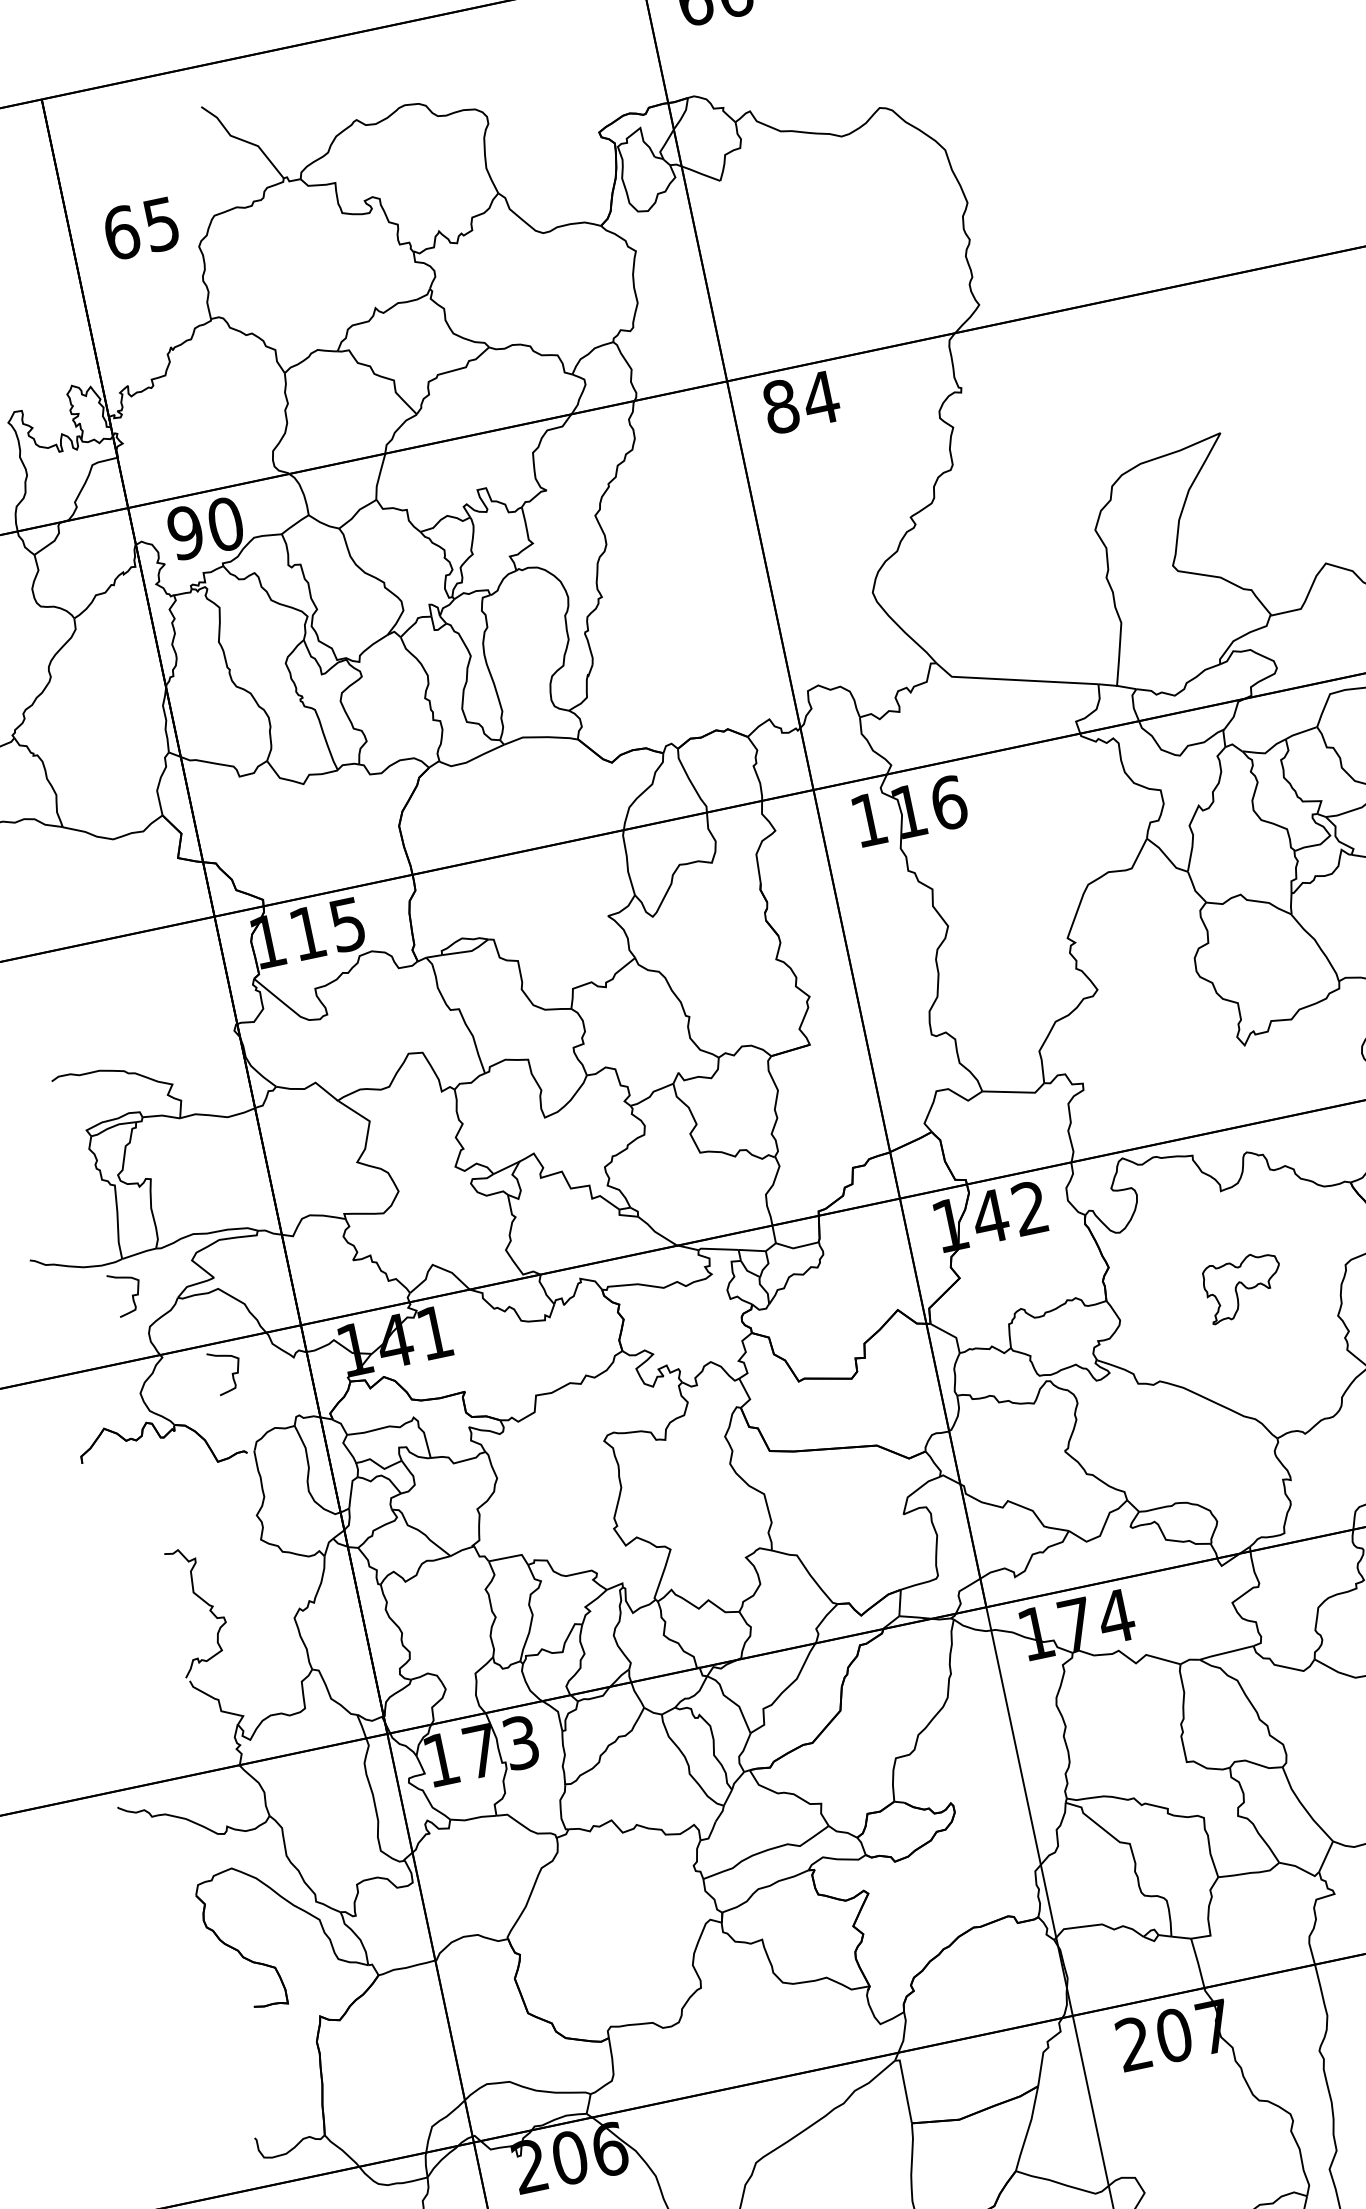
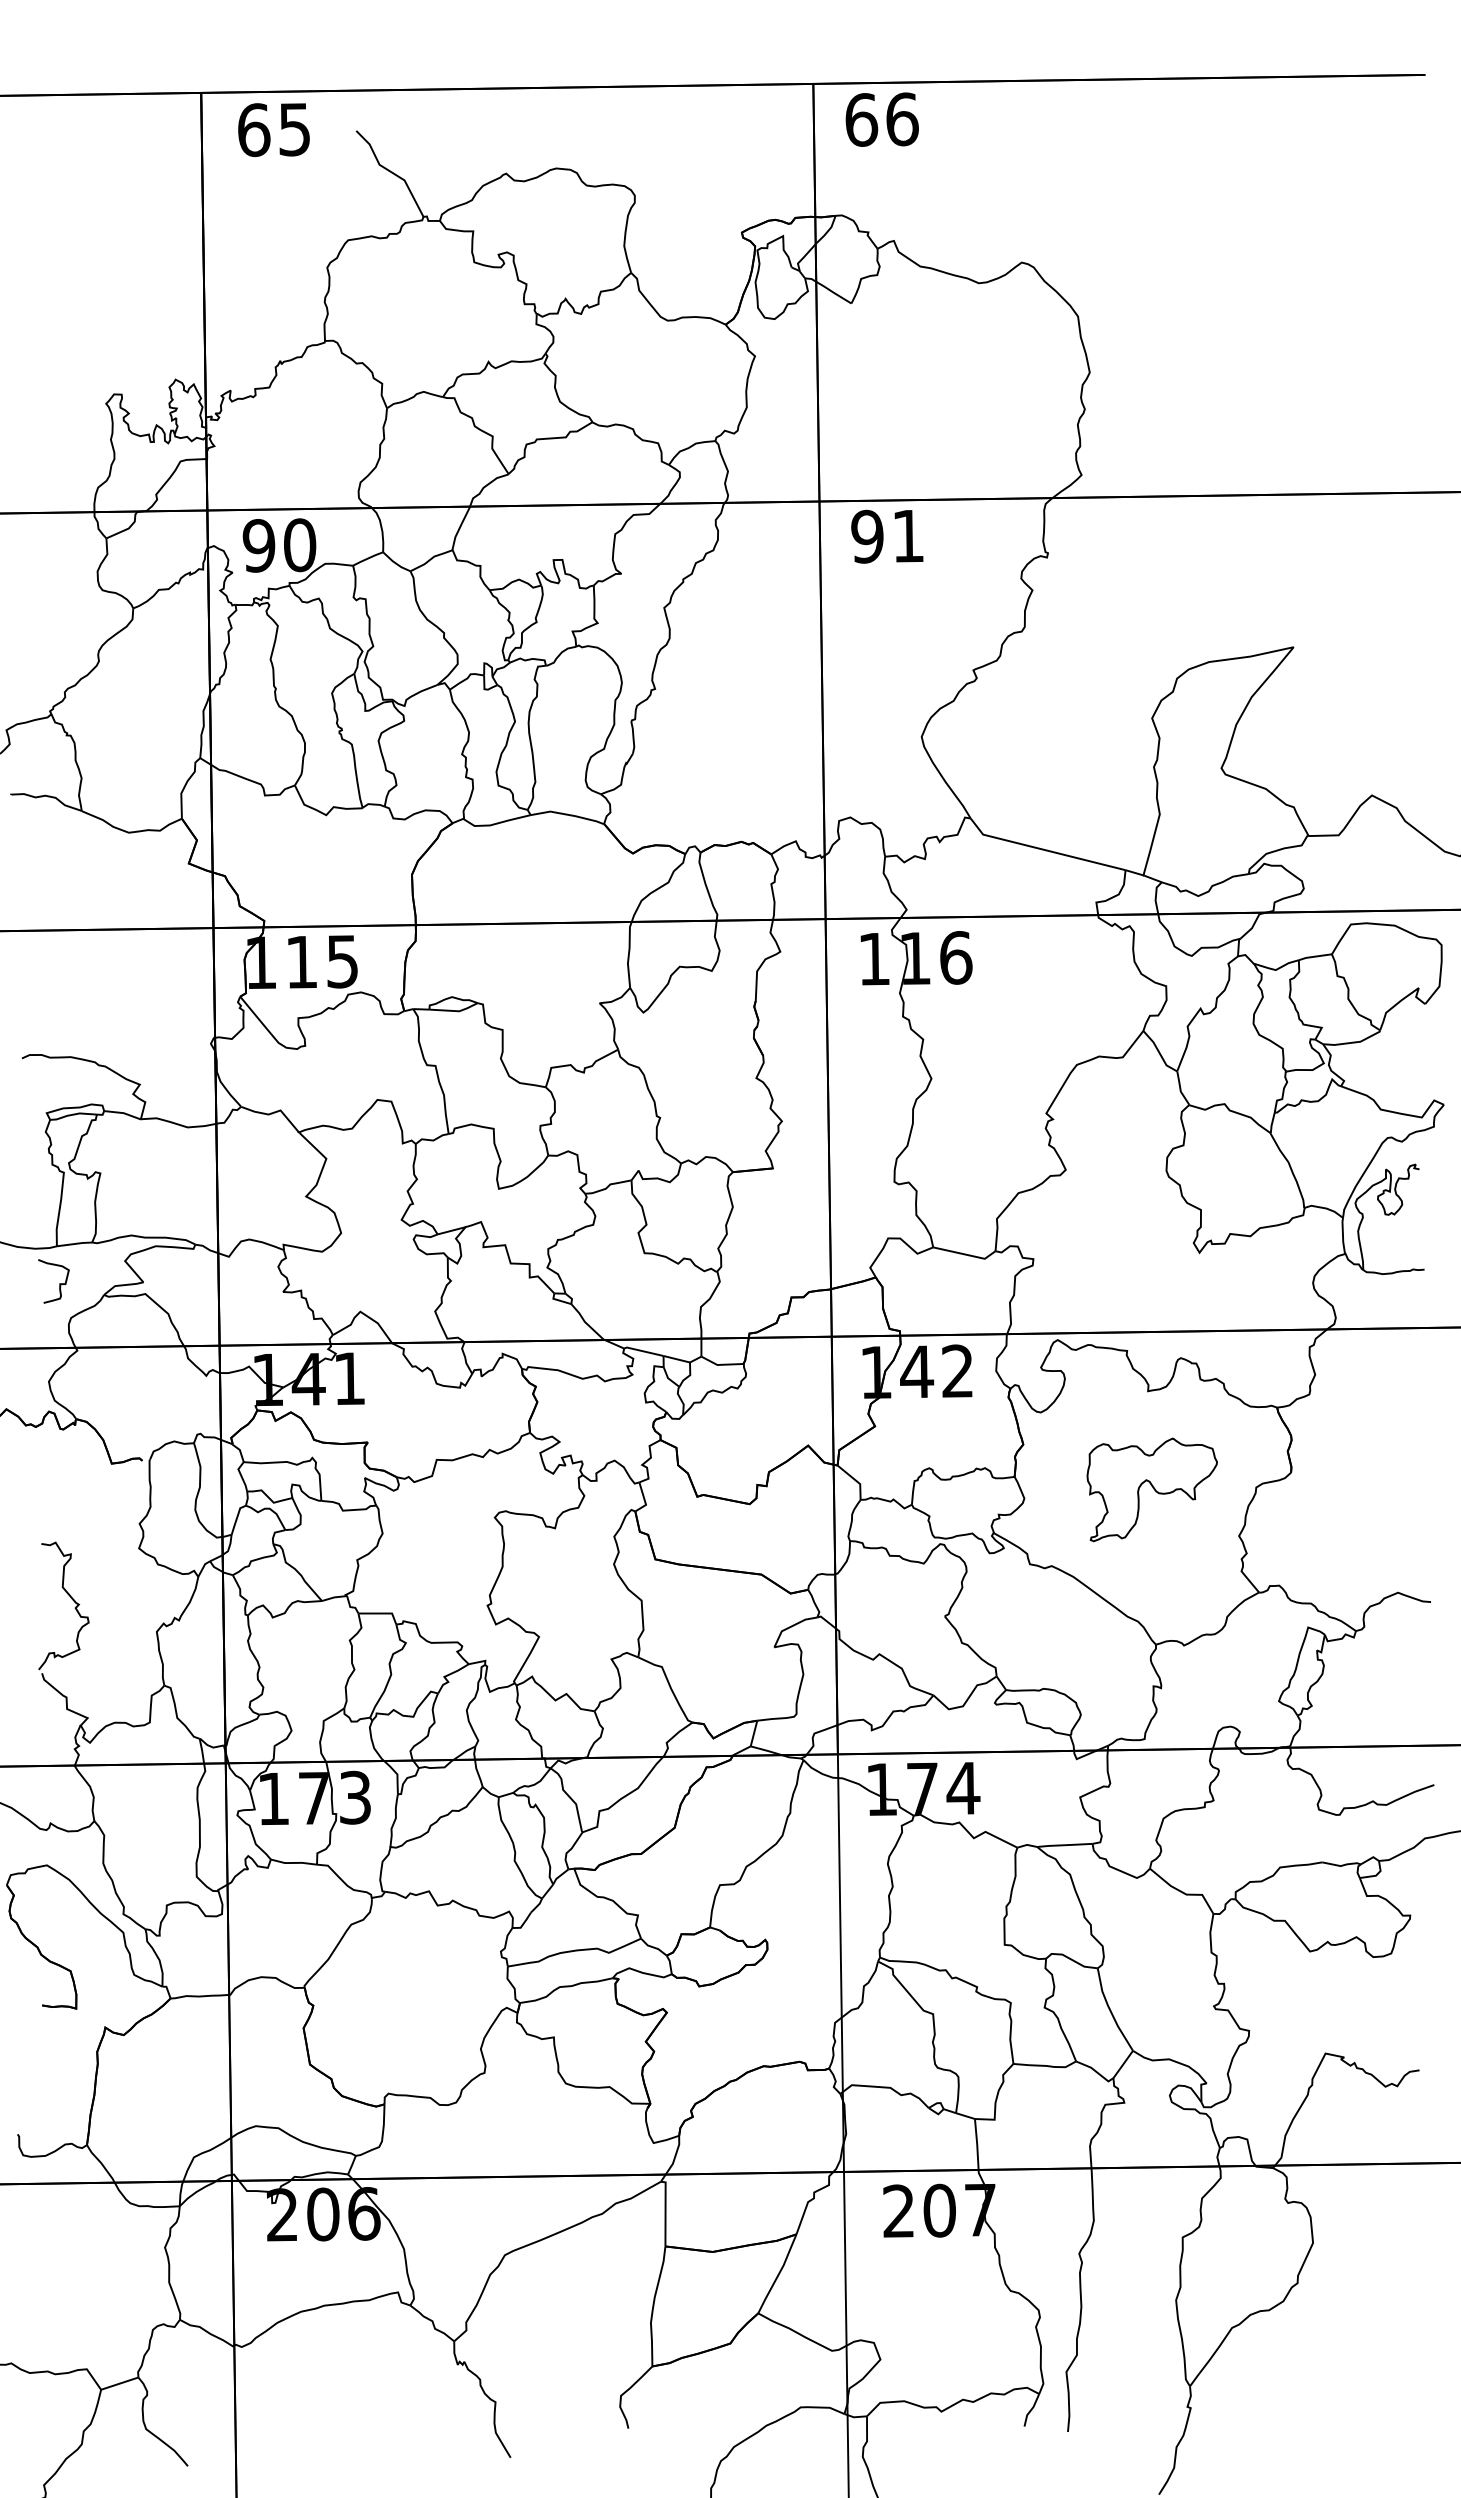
text: (140, 229) -> (273, 130), moved
text: (801, 402) -> (888, 536), 84 -> 91
part: (1243, 1286) -> (1151, 1489), size x1.67
curve: (231, 1373) -> (142, 1379), removed

